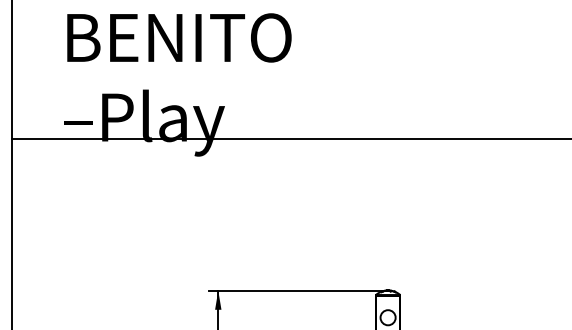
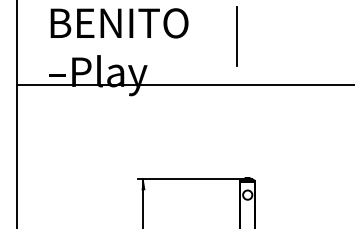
line: (369, 59) -> (236, 36), added

